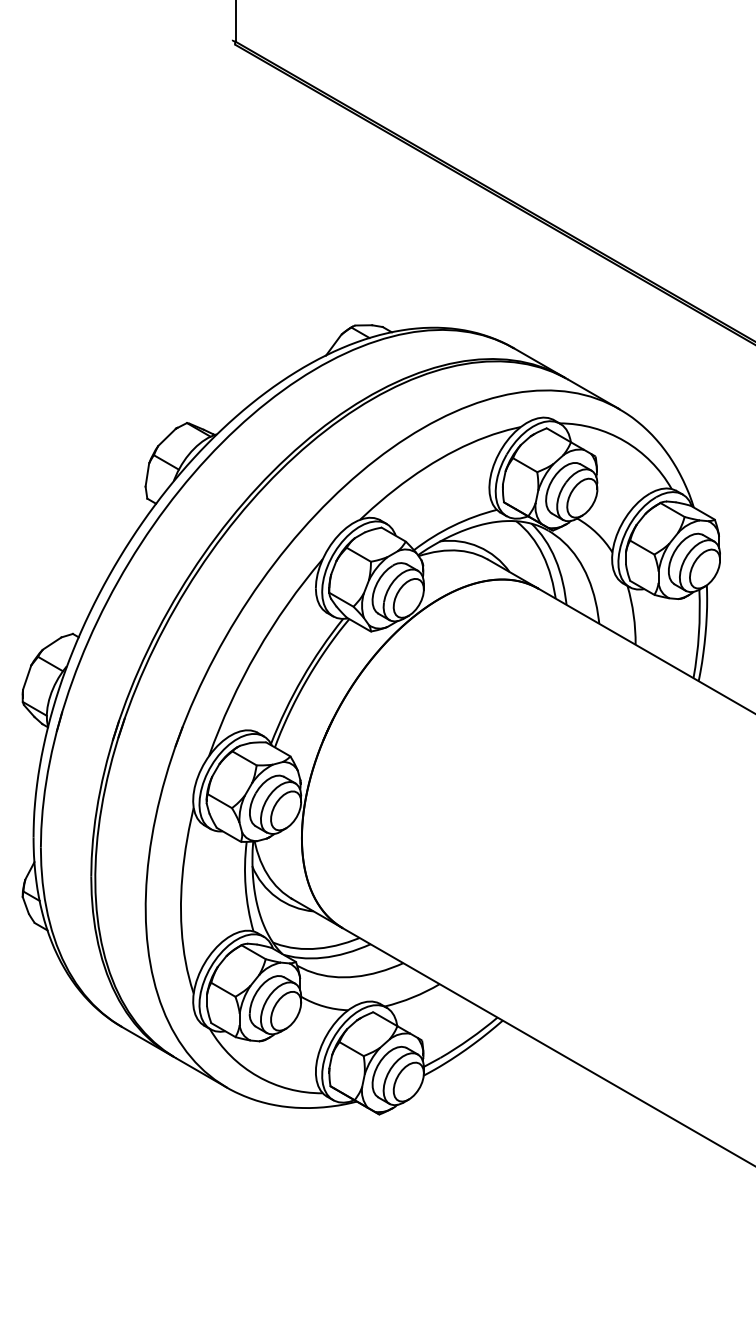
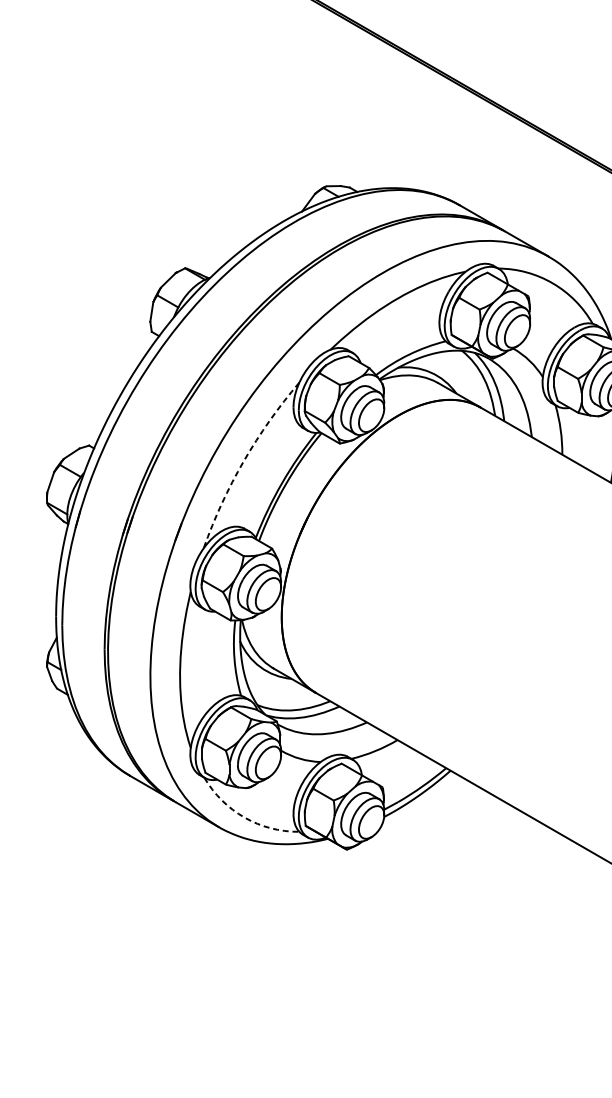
arc: (256, 652) -> (243, 461), solid -> dashed
arc: (257, 1076) -> (244, 817), solid -> dashed

